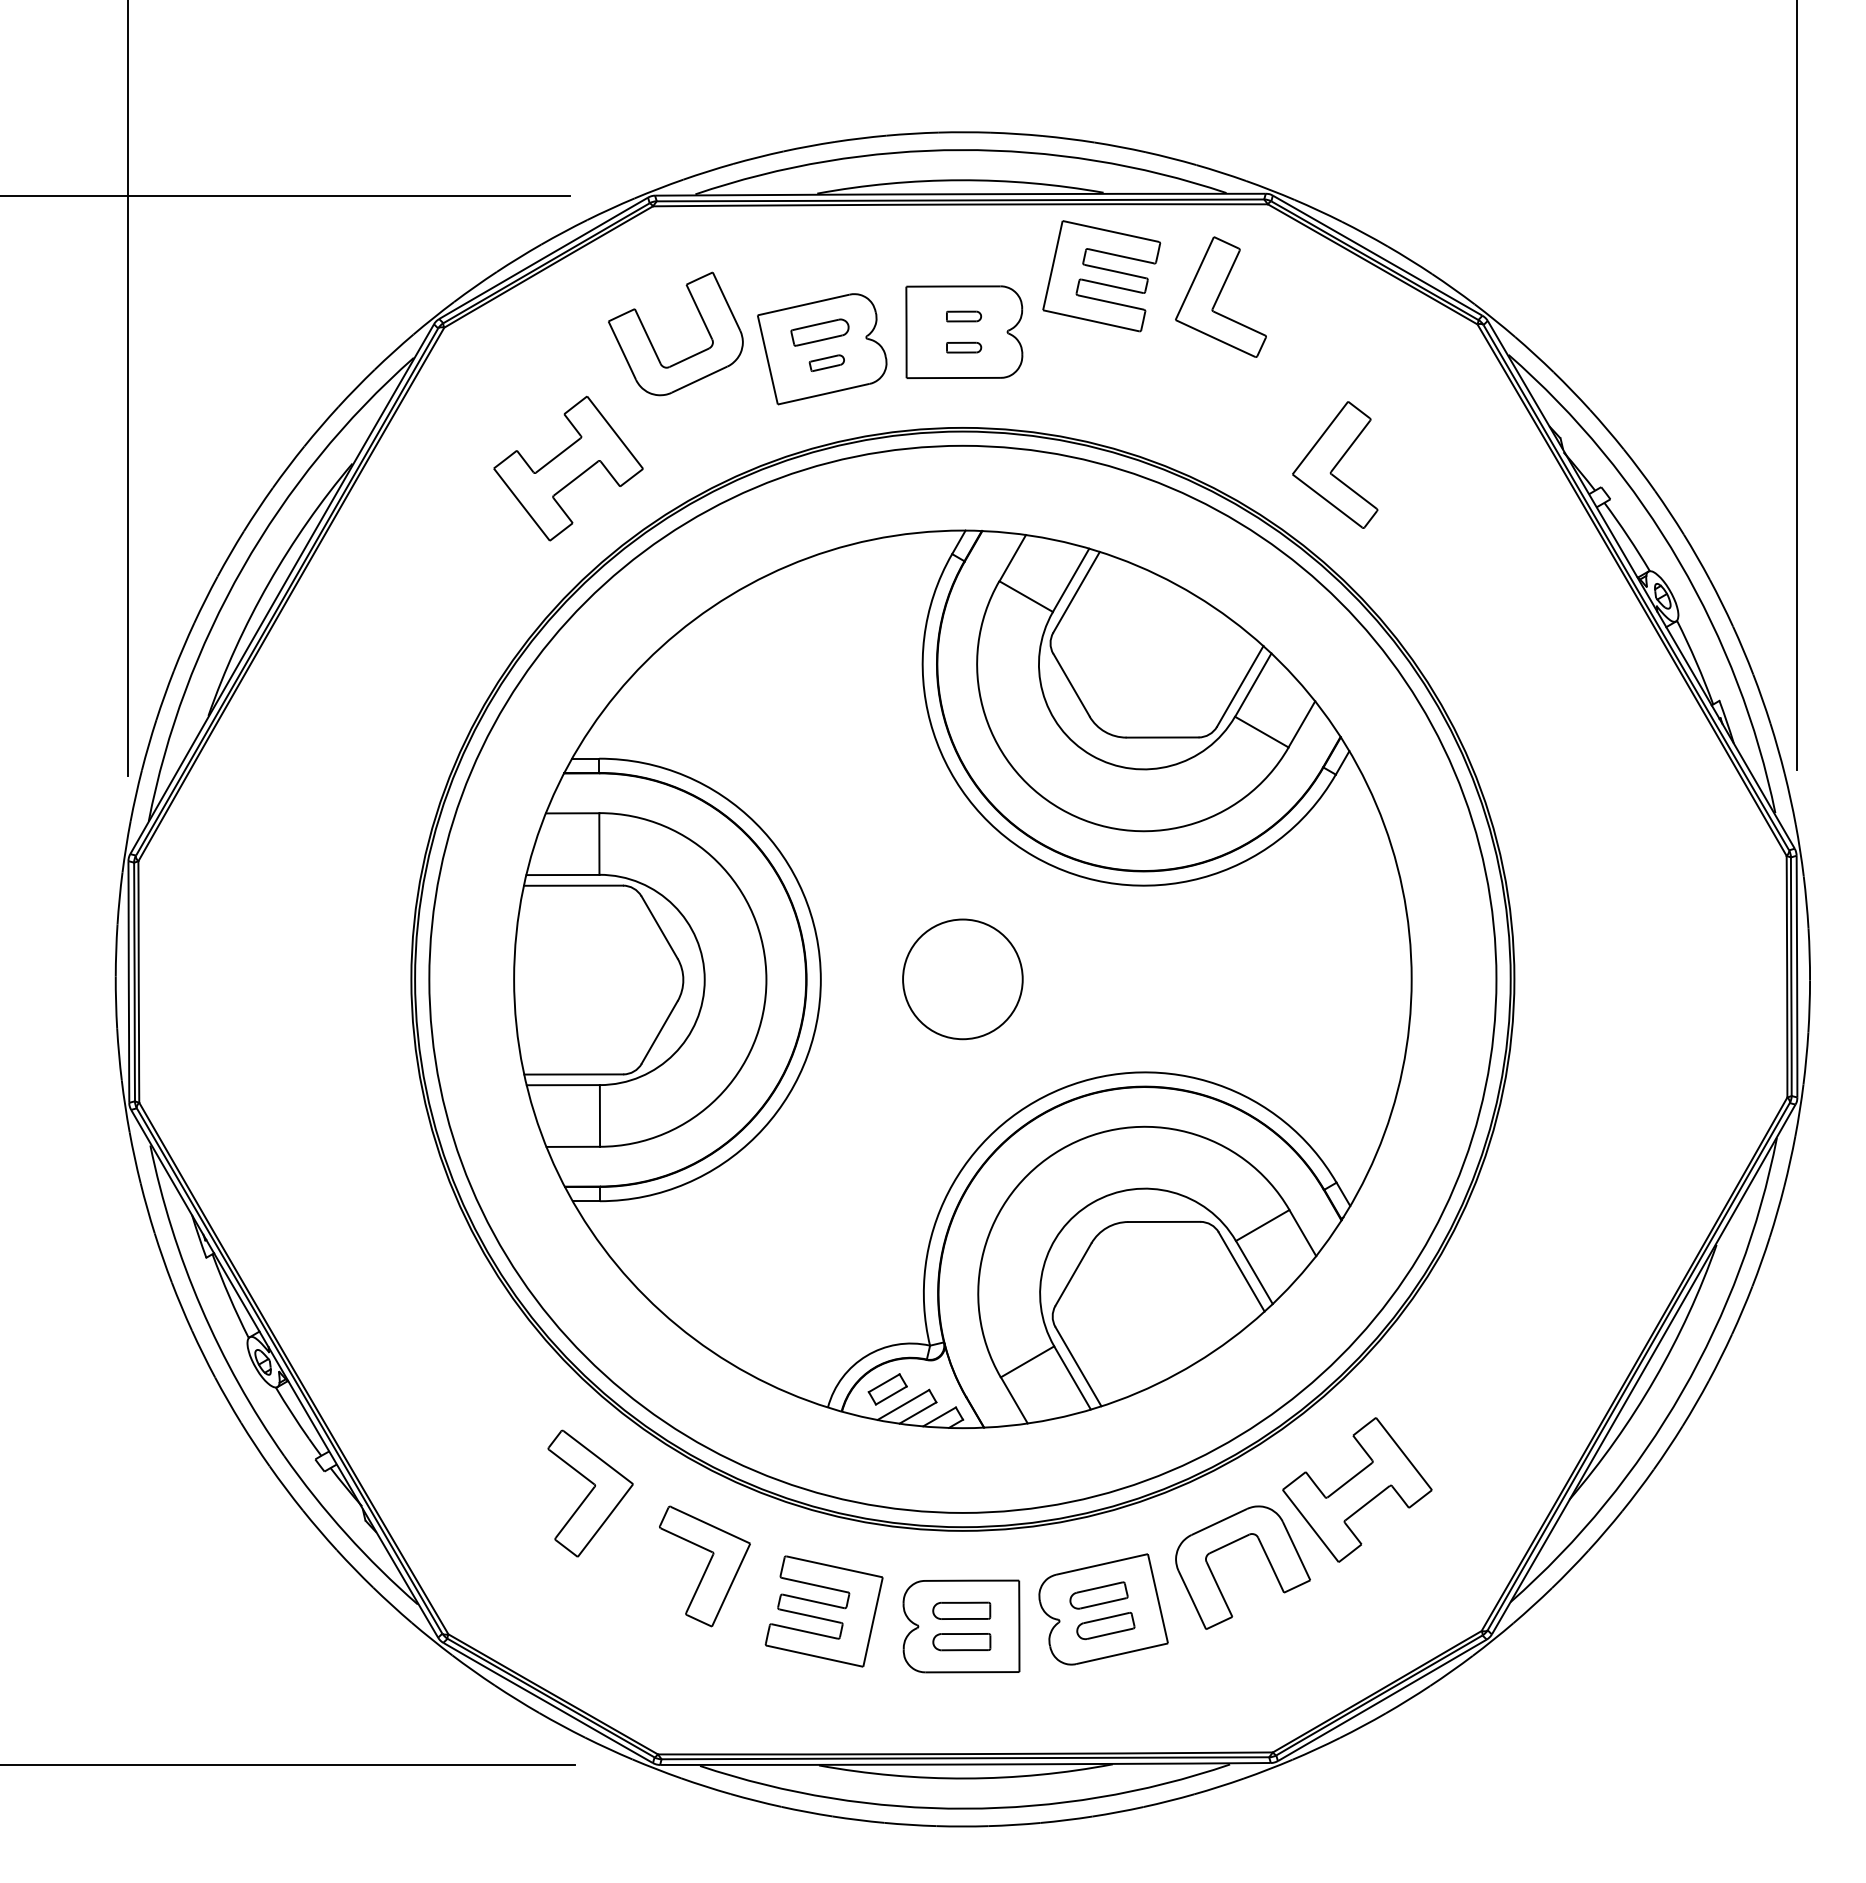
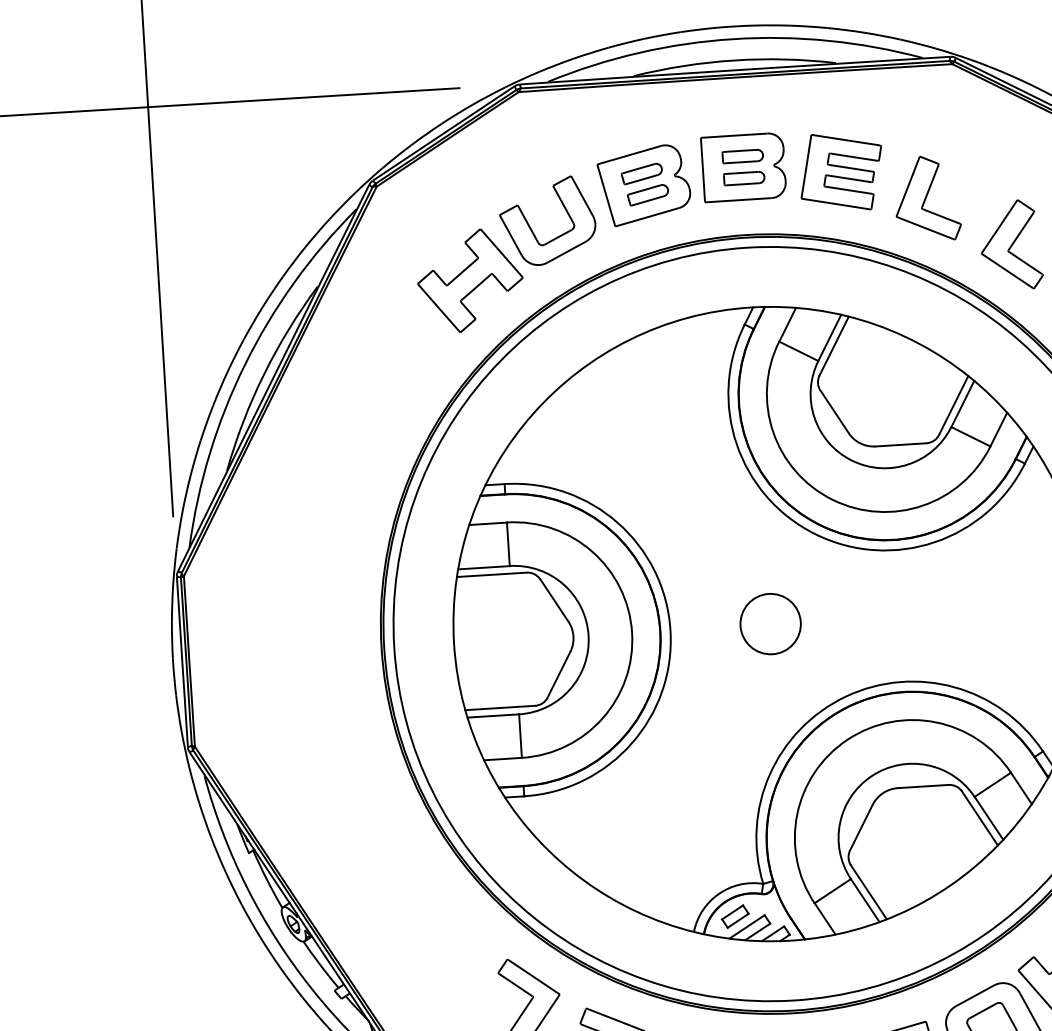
part: (1101, 276) -> (841, 172), moved
part: (1220, 296) -> (927, 198), moved
part: (963, 316) -> (742, 156), size x1.67
part: (652, 343) -> (531, 228), moved
part: (963, 347) -> (743, 178), size x1.67
part: (826, 363) -> (647, 195), size x1.67
circle: (962, 979) -> (770, 624), size x0.71

